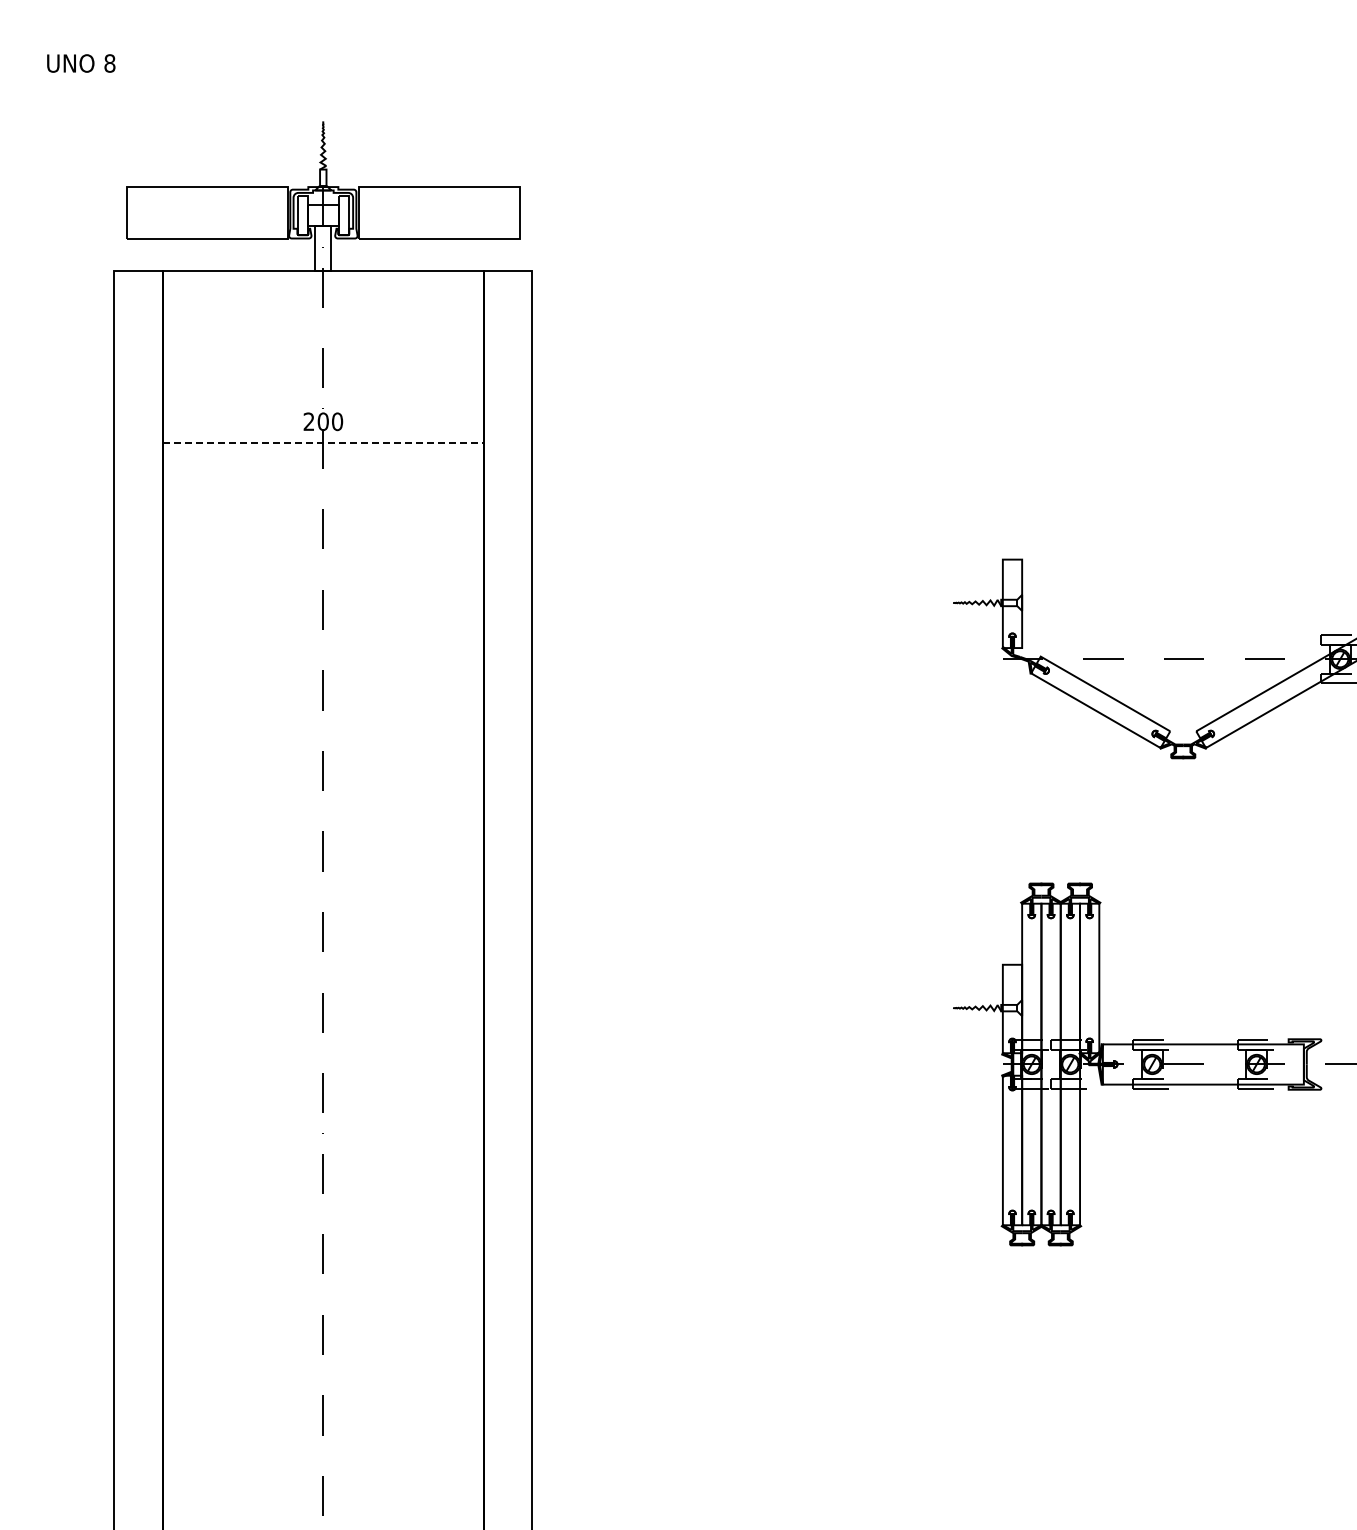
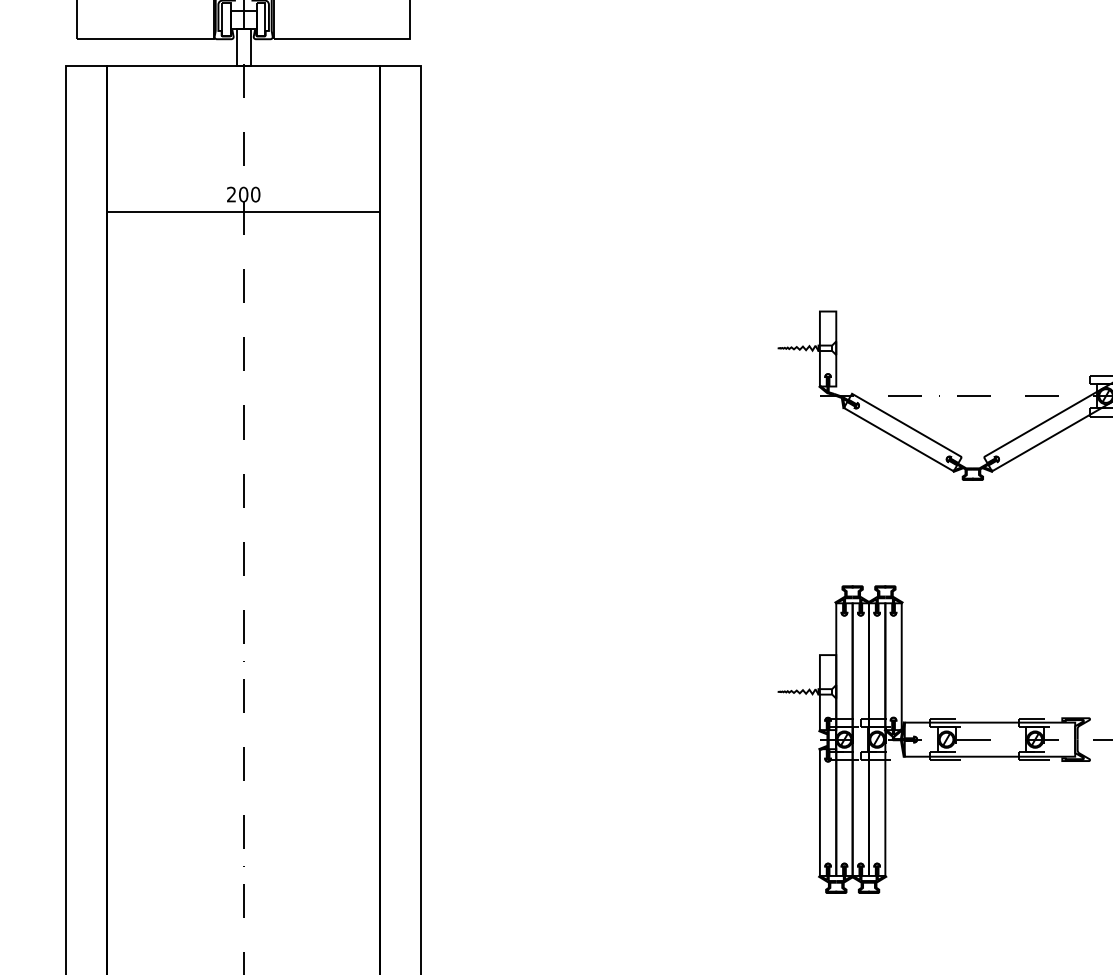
line: (323, 442) -> (243, 212), dashed -> solid

